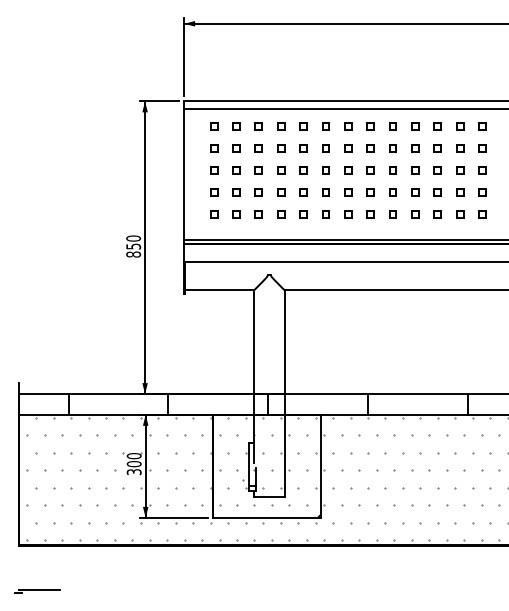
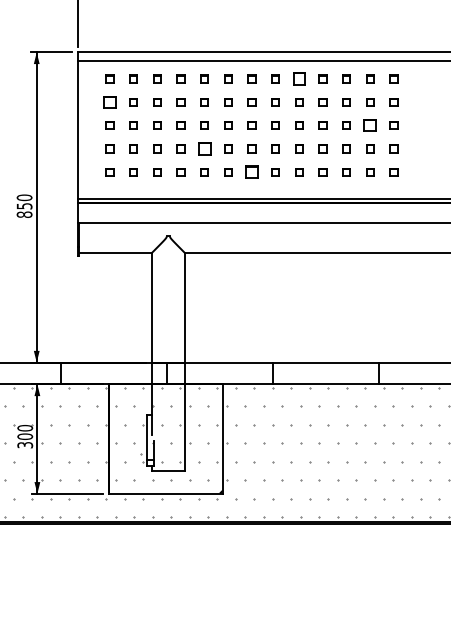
part: (392, 126) -> (298, 79), size x1.6
part: (214, 148) -> (110, 102), size x1.6
part: (460, 170) -> (370, 125), size x1.6
part: (303, 192) -> (204, 148), size x1.6
part: (348, 214) -> (252, 172), size x1.6

